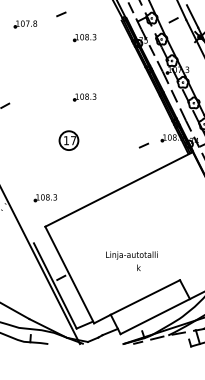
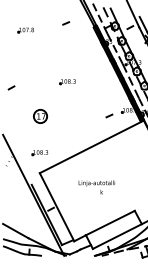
part: (61, 14) -> (66, 23), moved
part: (84, 38) -> (67, 40), removed
part: (68, 140) -> (40, 116), moved
text: (131, 261) -> (96, 187), moved

